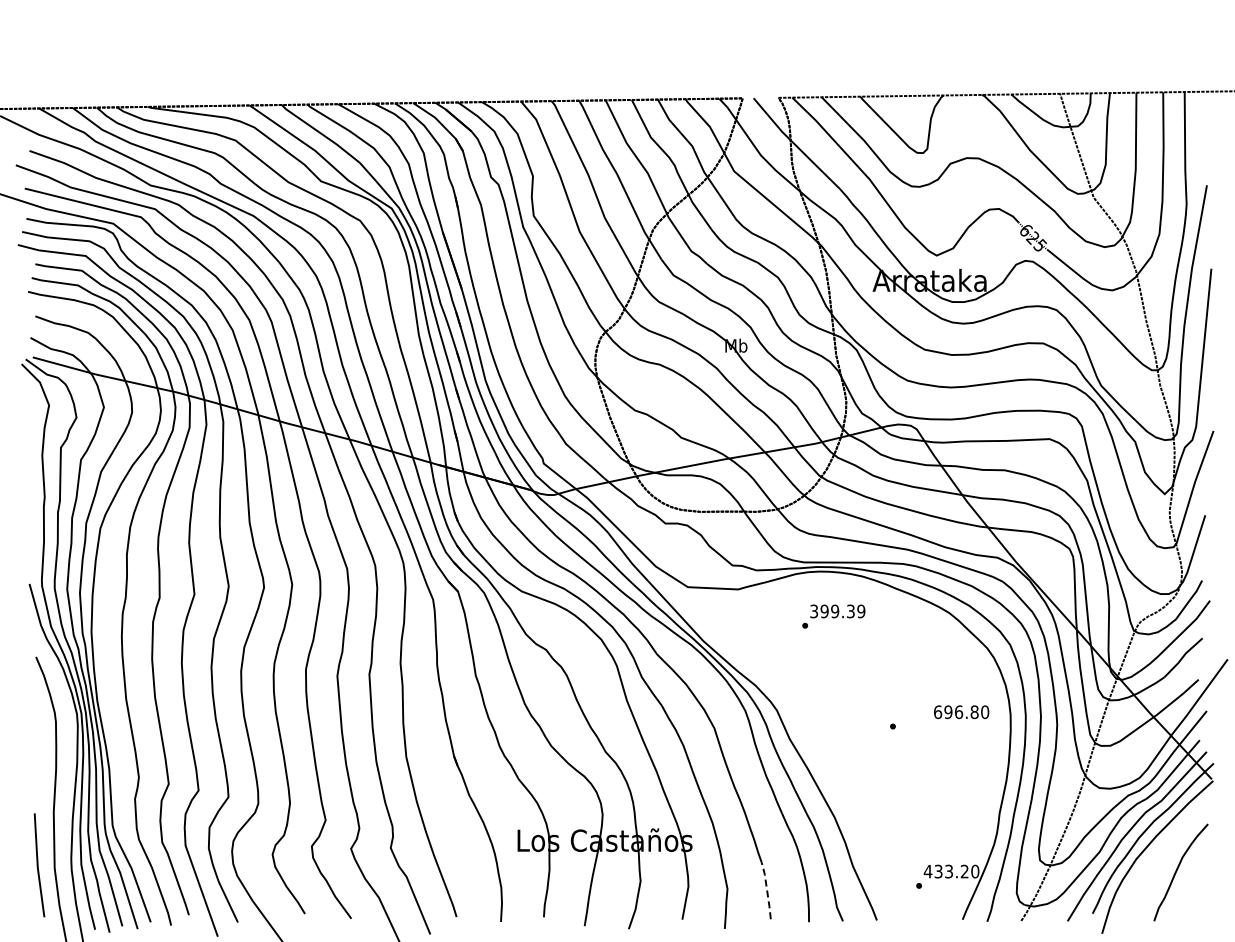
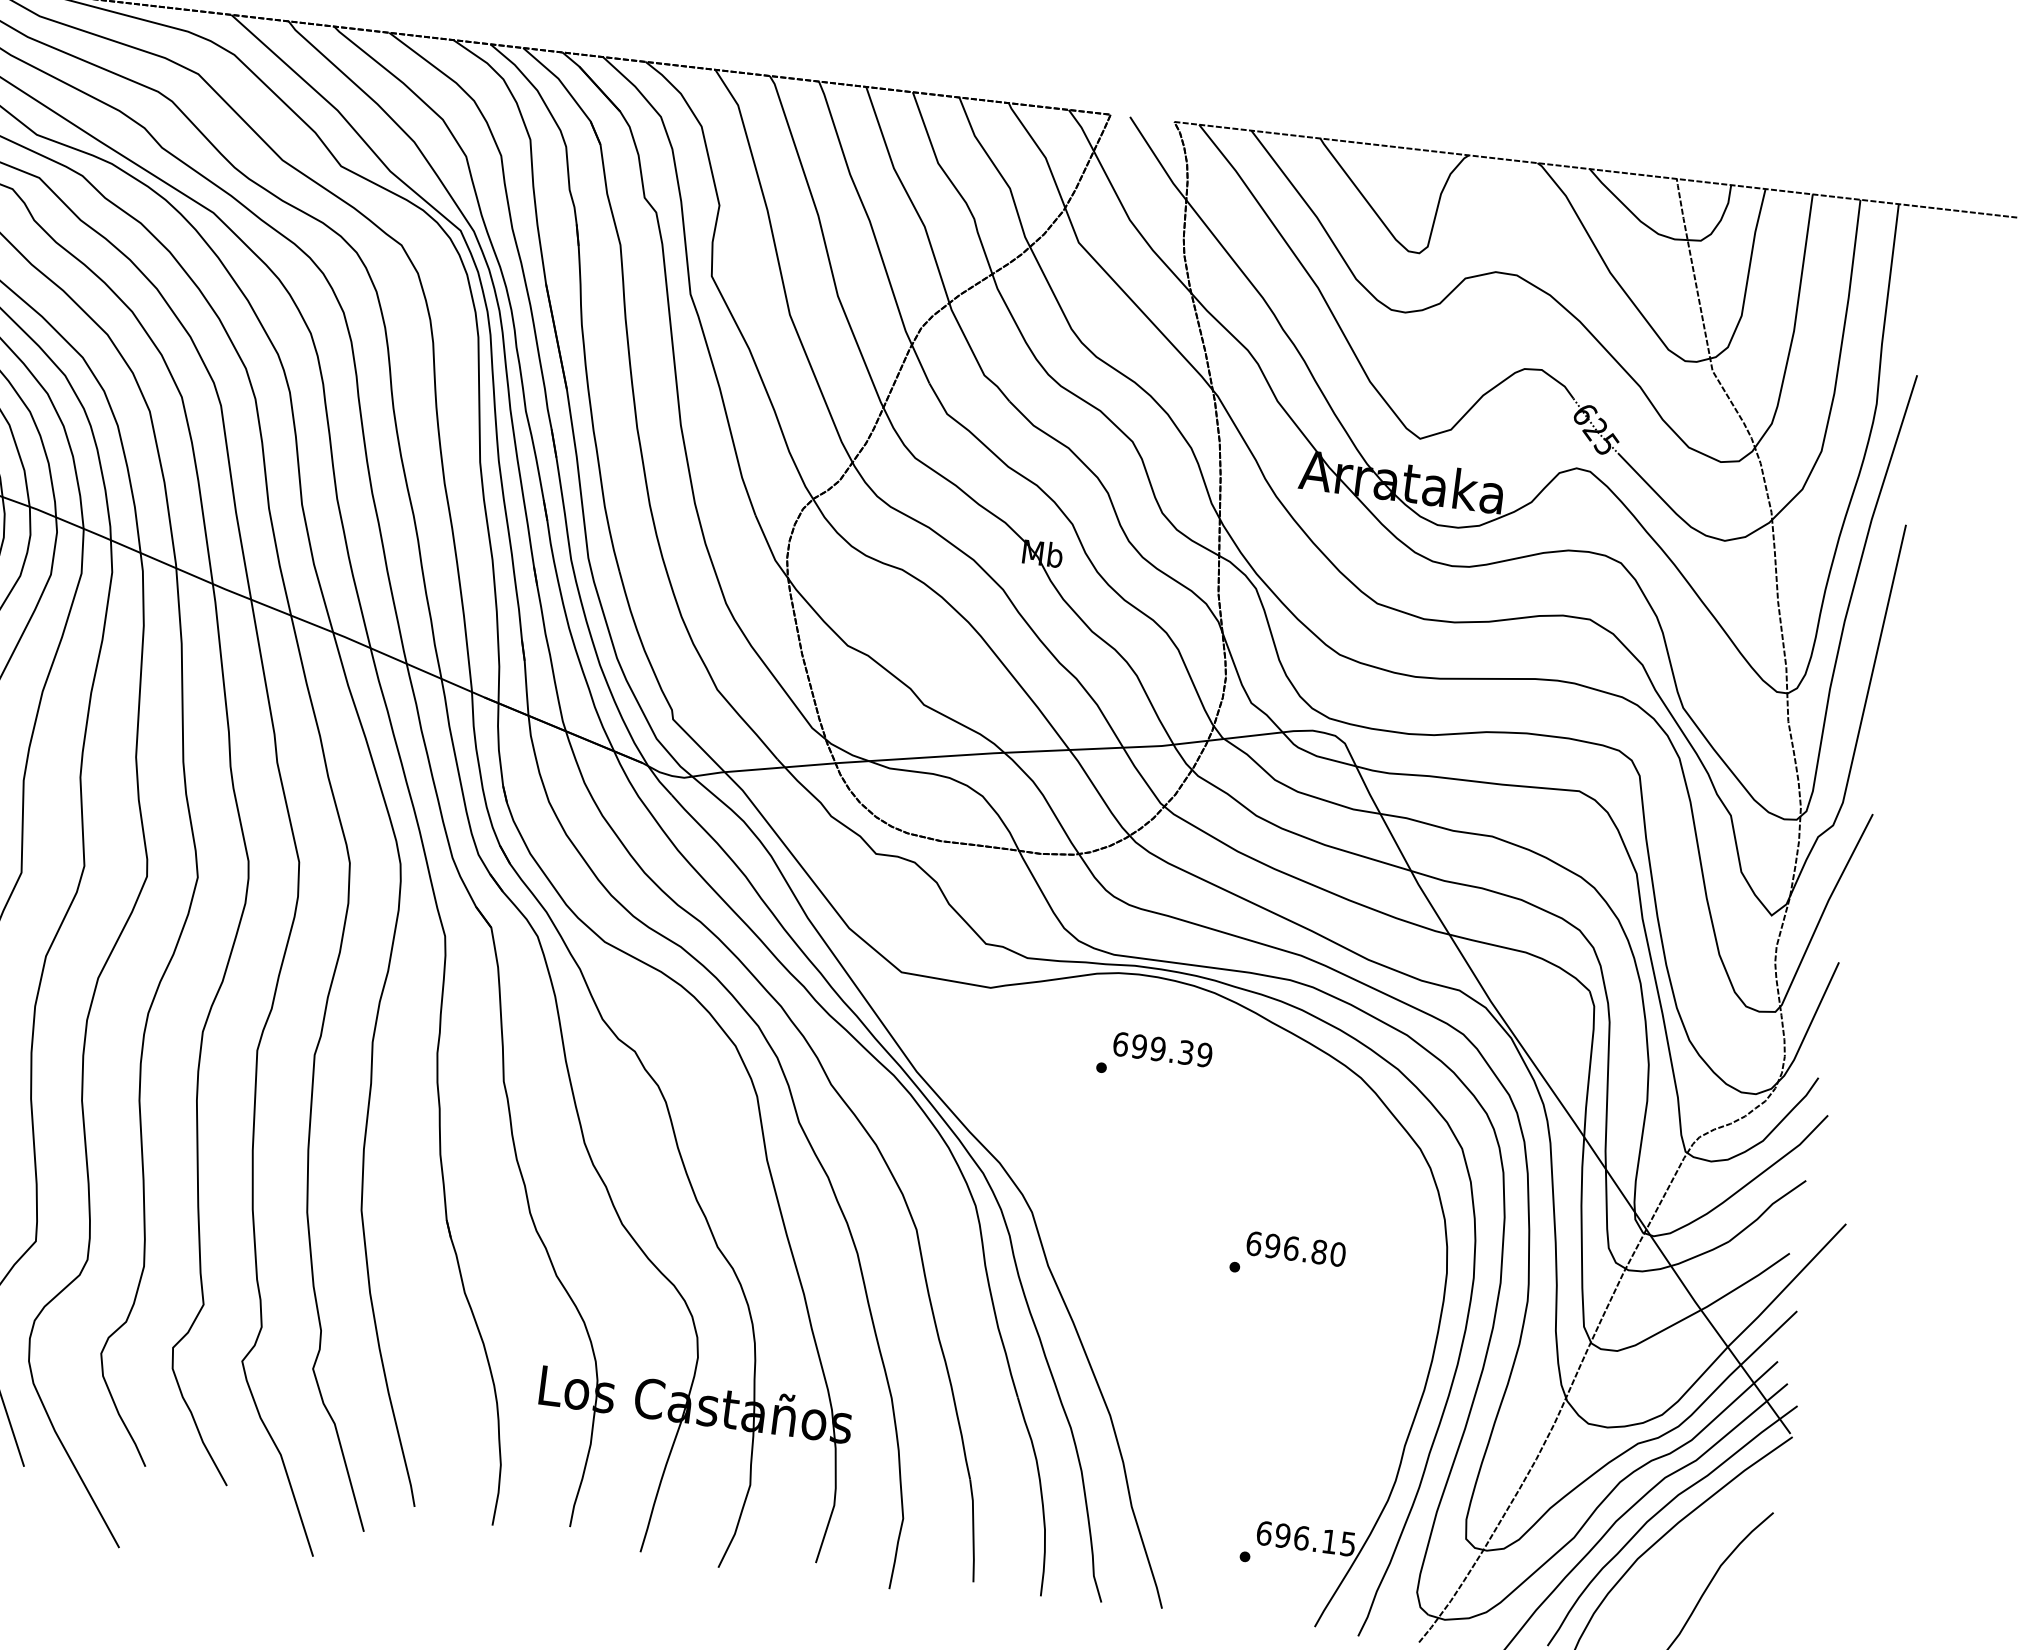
text: (814, 611) -> (1121, 1044), 399.39 -> 699.39
text: (961, 712) -> (1295, 1249), moved
text: (951, 871) -> (1305, 1538), 433.20 -> 696.15
line: (767, 890) -> (974, 1530), dashed -> solid

